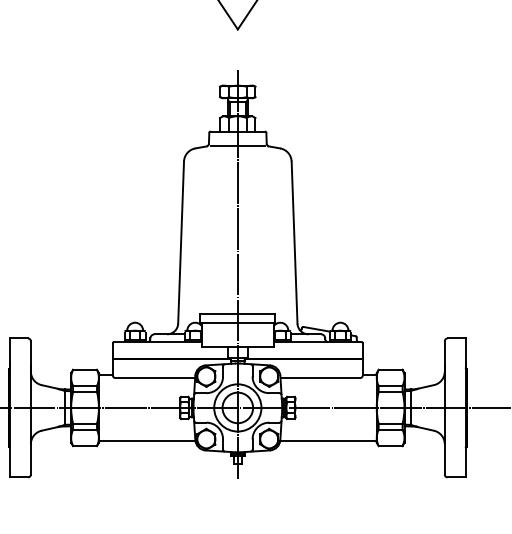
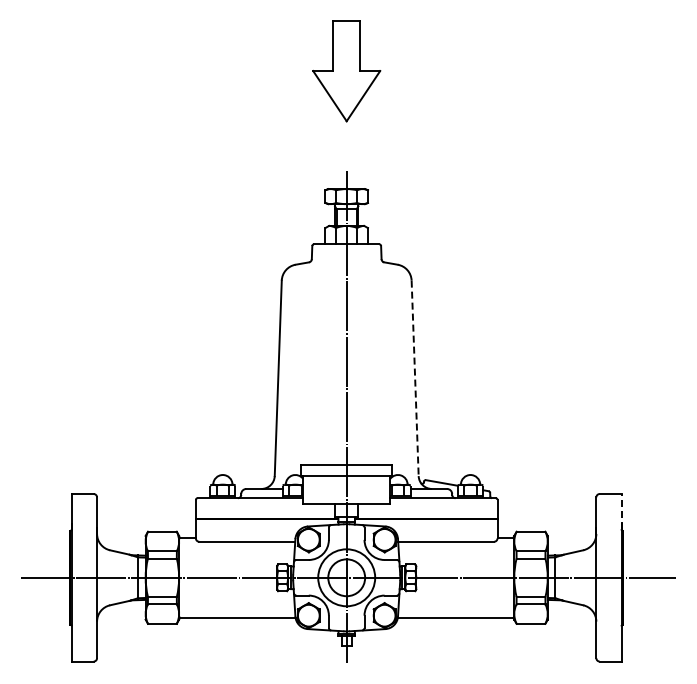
line: (237, 145) -> (346, 261), removed
line: (294, 242) -> (415, 378), solid -> dashed
line: (465, 352) -> (621, 511), solid -> dashed

